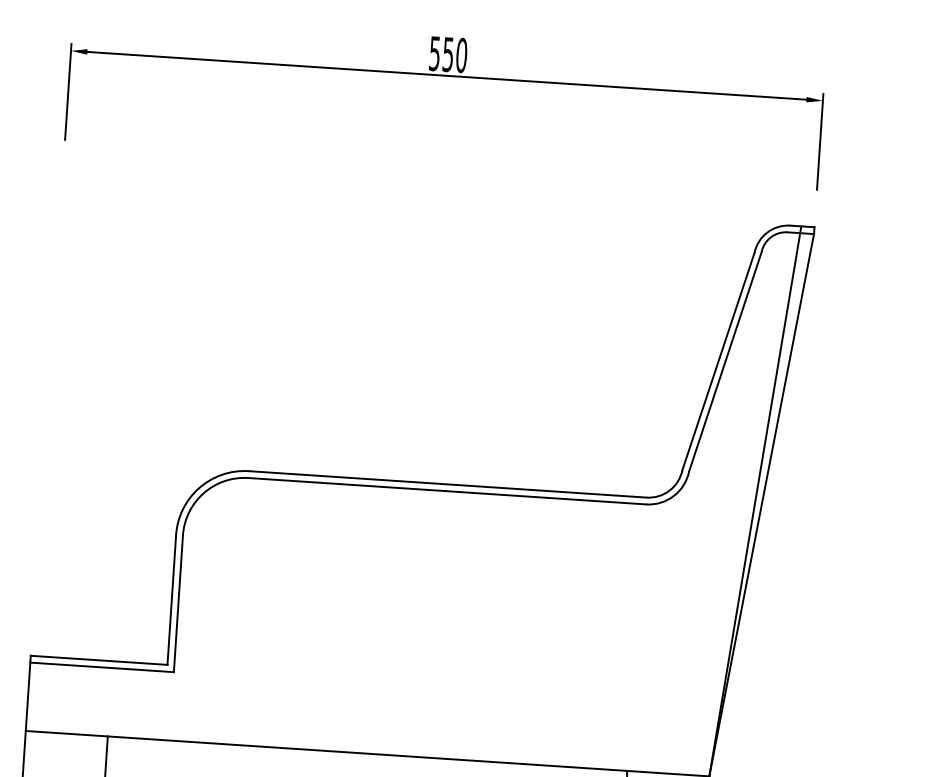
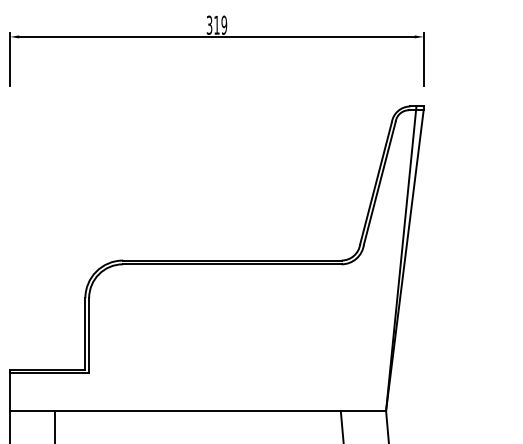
text: (449, 53) -> (217, 24), 550 -> 319

